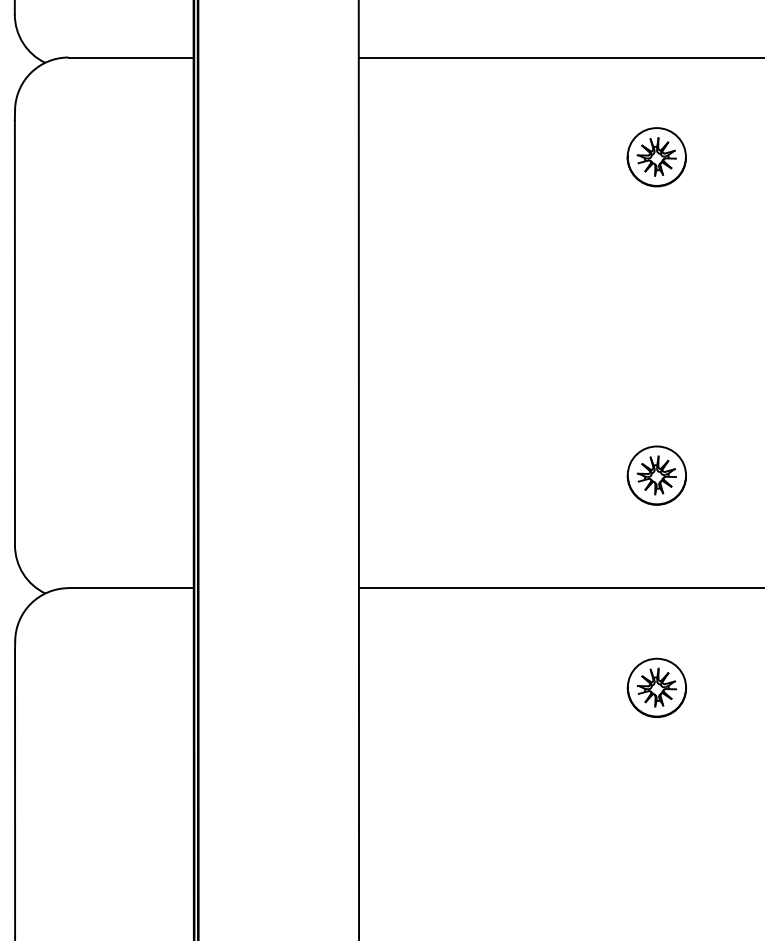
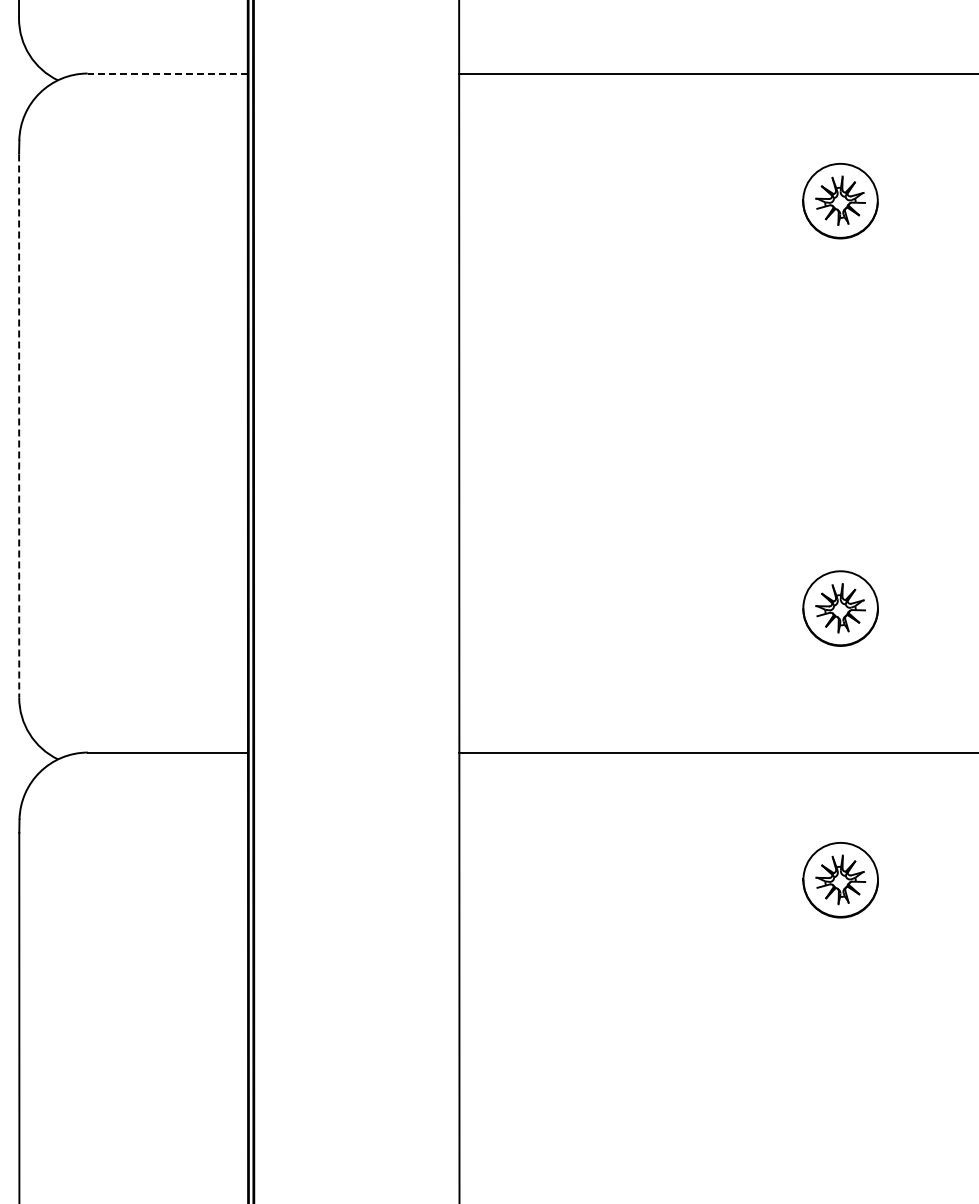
line: (130, 57) -> (167, 73), solid -> dashed
line: (15, 333) -> (19, 426), solid -> dashed

